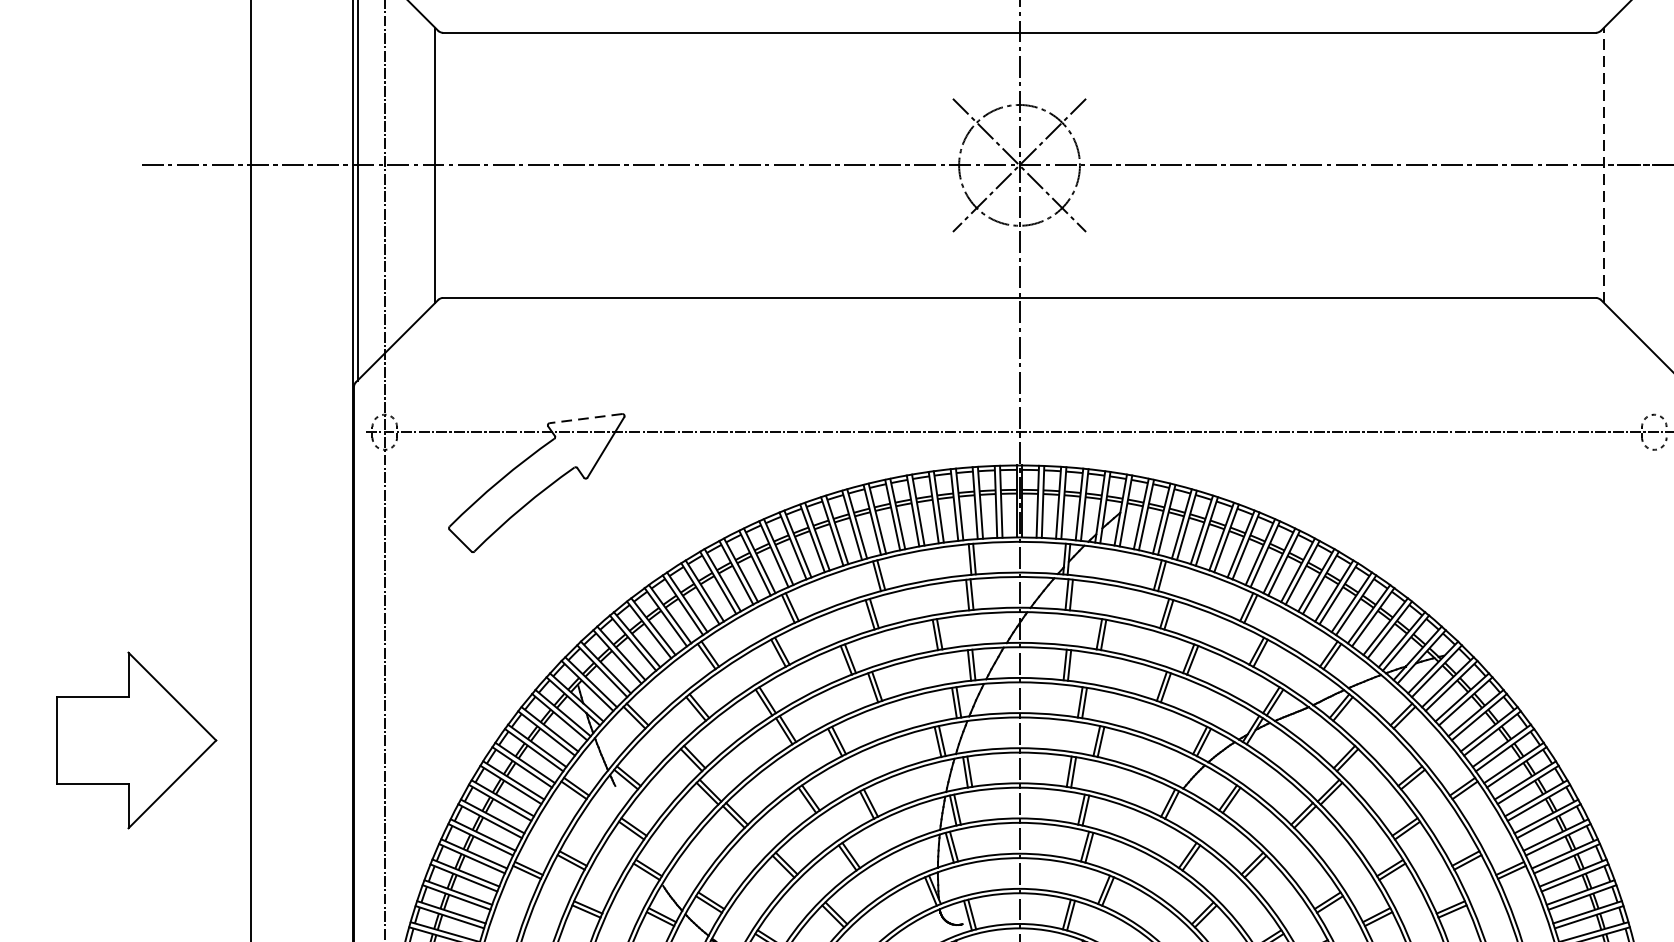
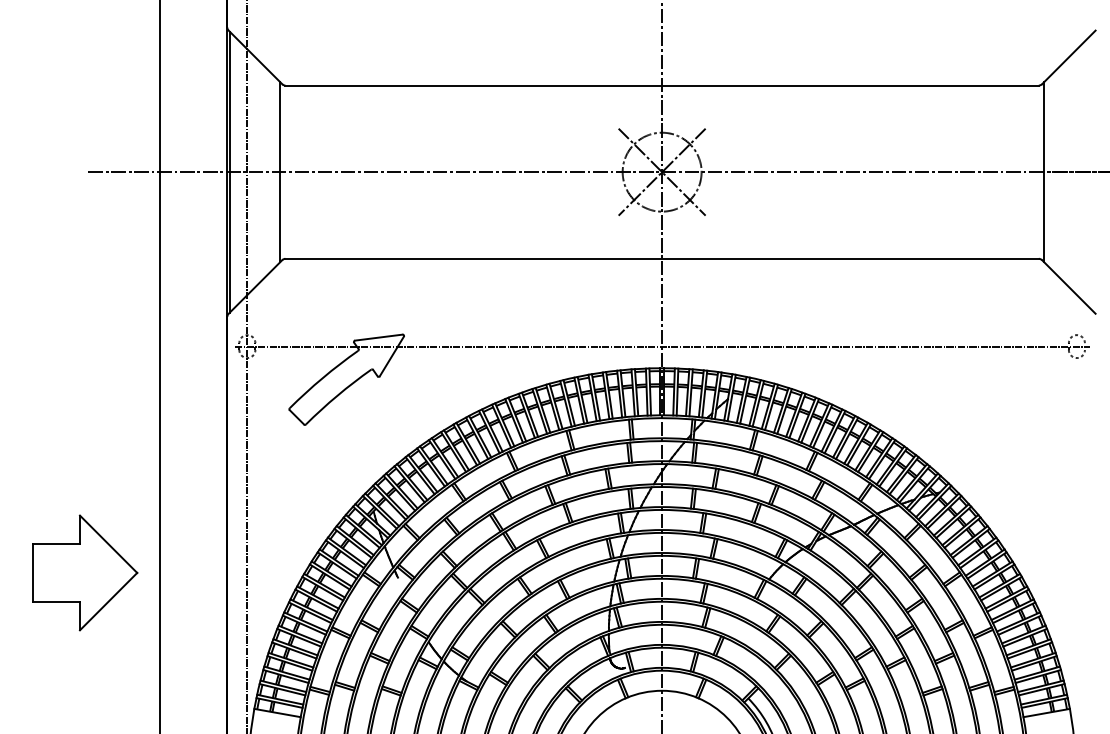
line: (1603, 165) -> (1043, 172), dashed -> solid
line: (585, 418) -> (378, 337), dashed -> solid
part: (136, 739) -> (85, 572), moved

